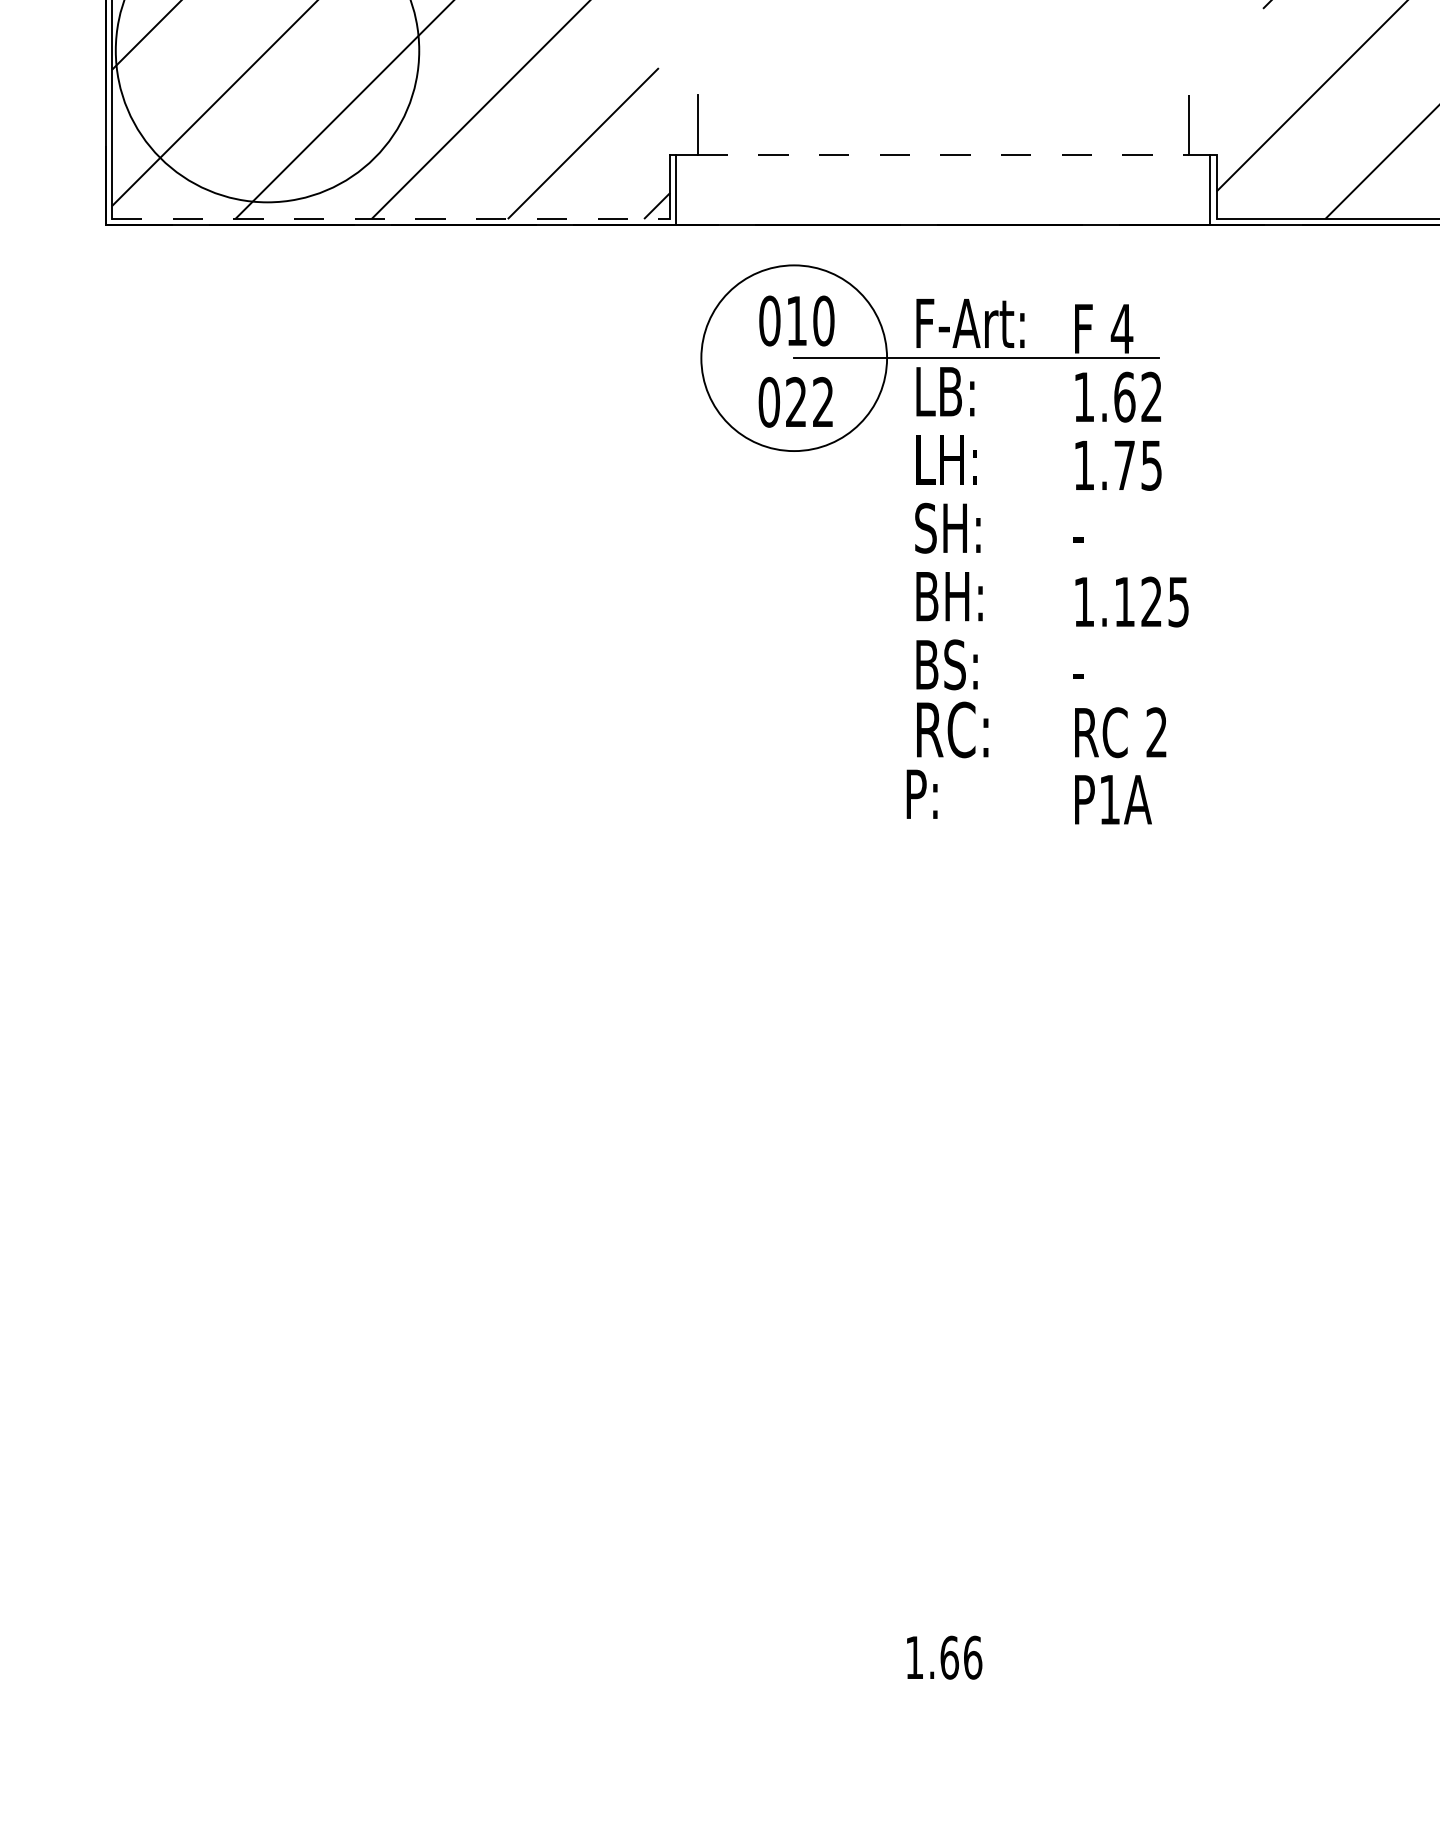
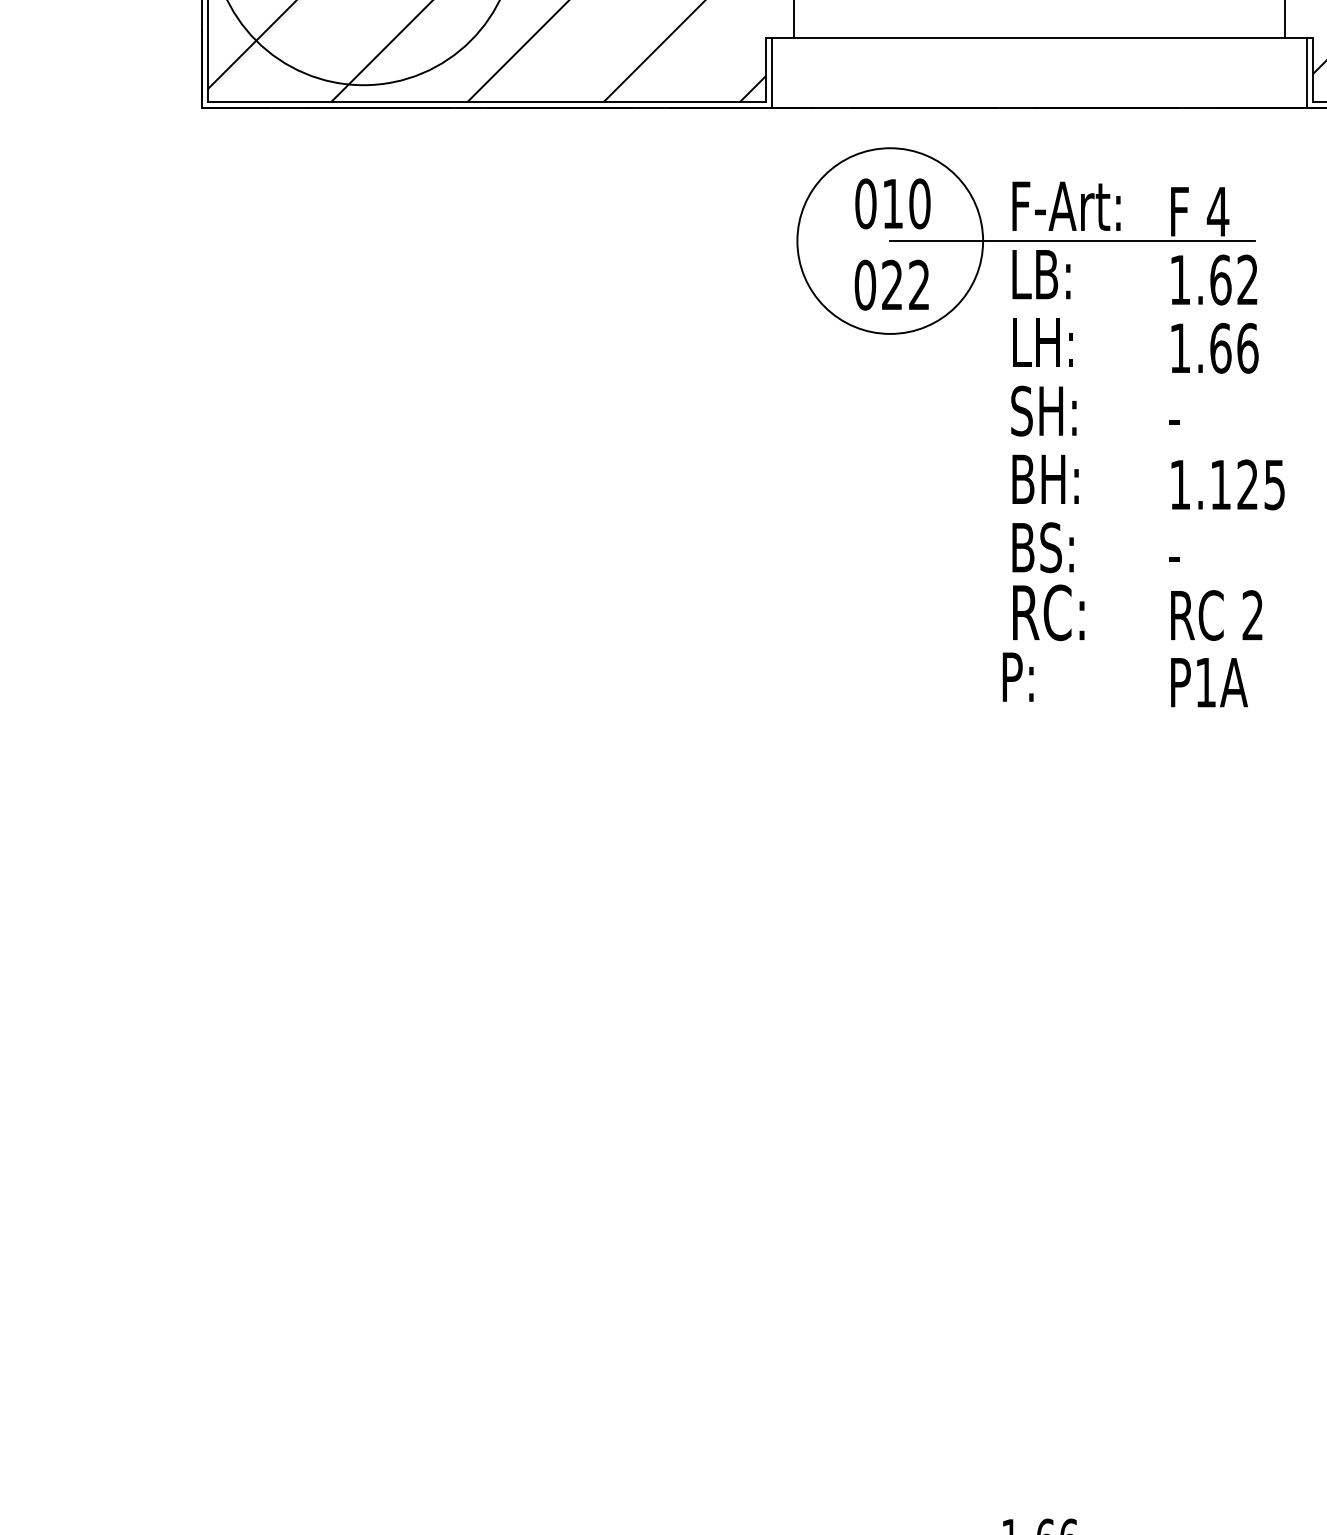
line: (943, 155) -> (1039, 38), dashed -> solid
line: (391, 219) -> (487, 102), dashed -> solid
text: (1138, 465) -> (1234, 348), 1.75 -> 1.66

